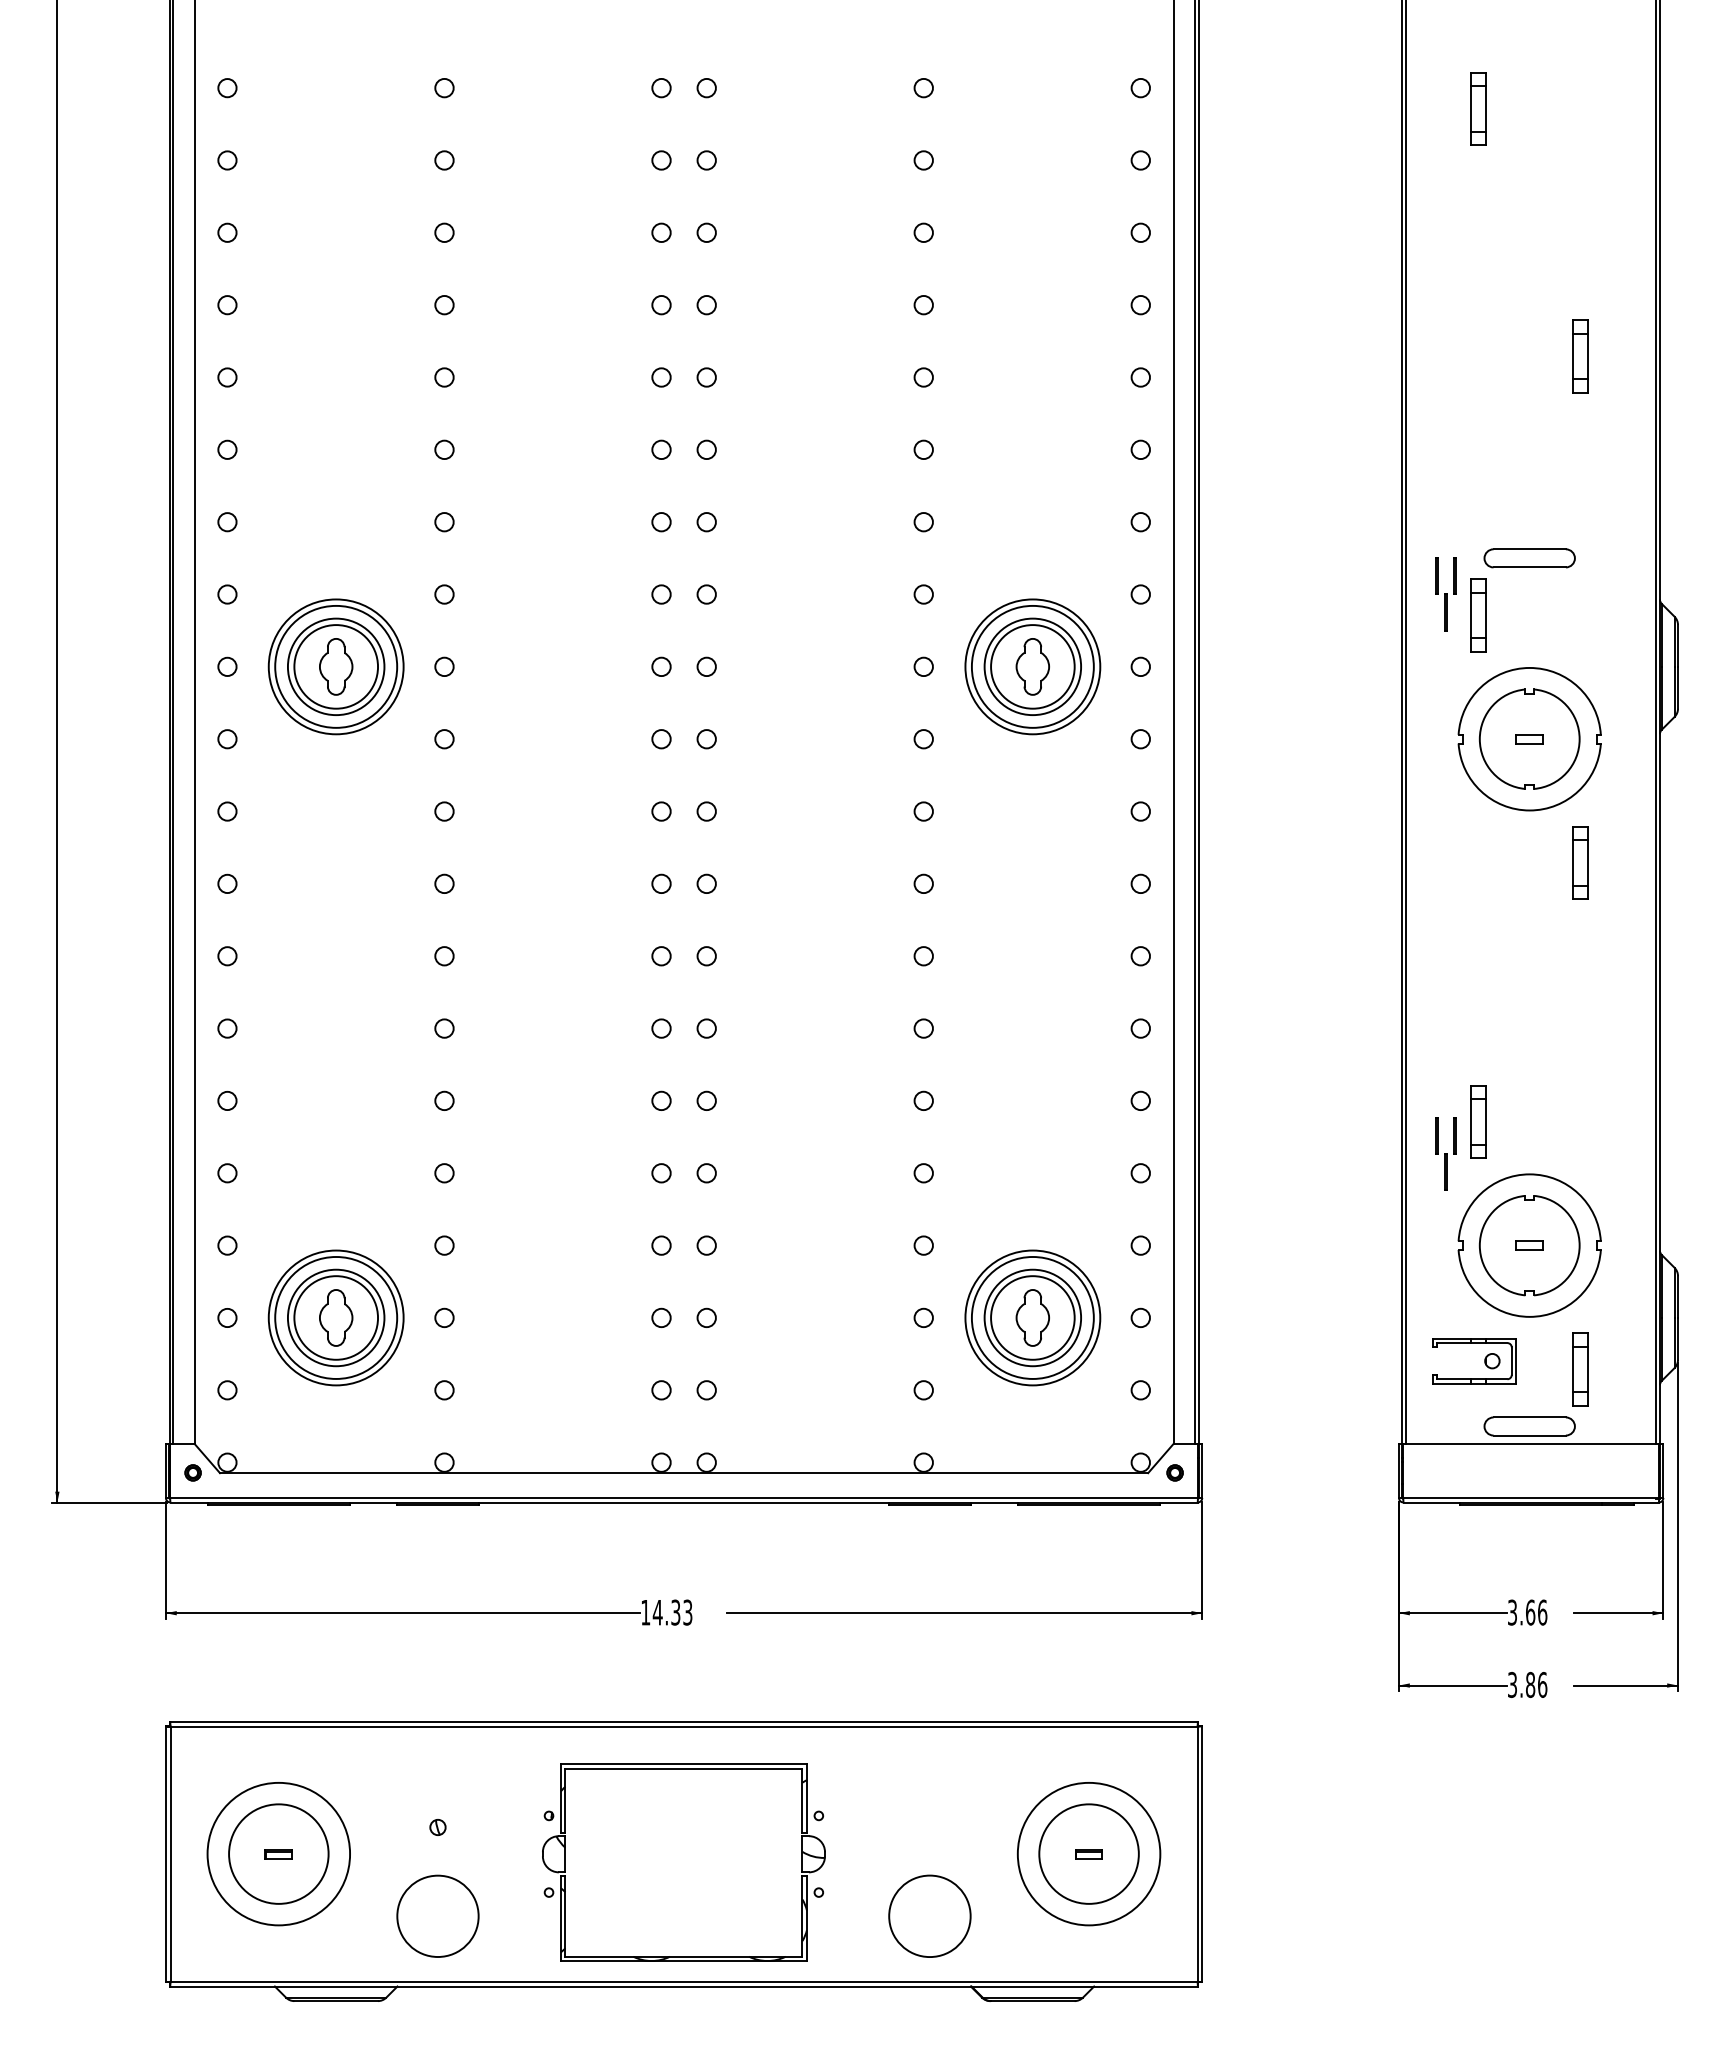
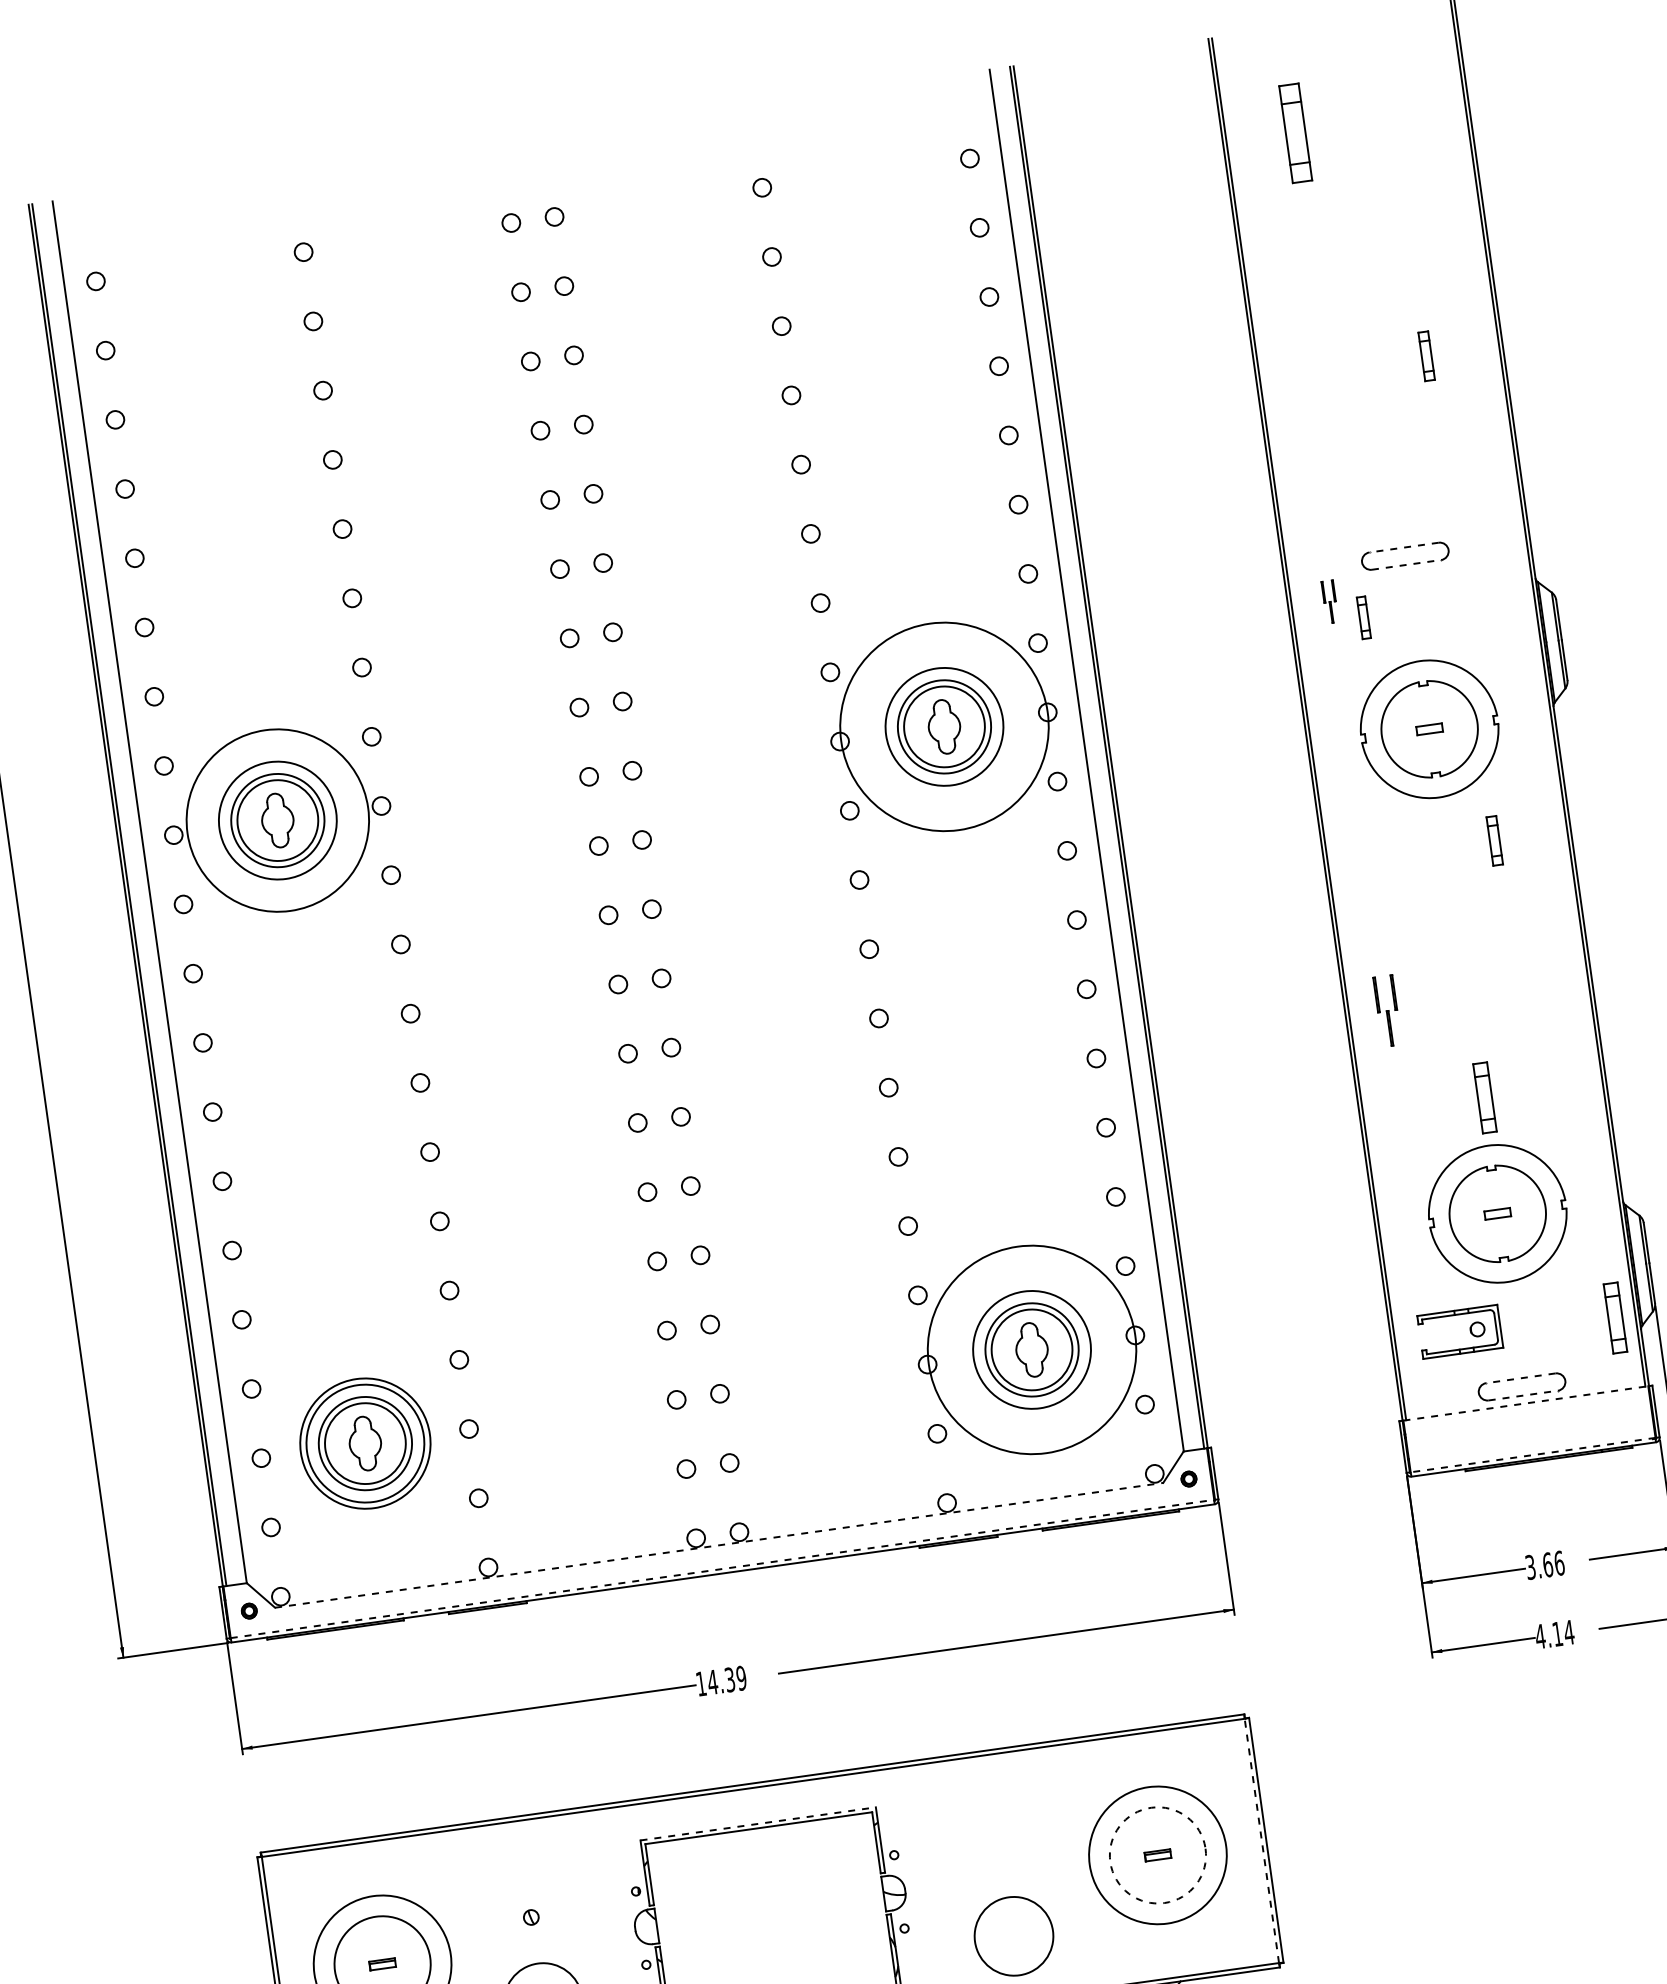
part: (1478, 108) -> (1295, 132), size x1.4
part: (1580, 356) -> (1426, 356), size x0.7
line: (1529, 549) -> (1403, 547), solid -> dashed
line: (1530, 567) -> (1407, 564), solid -> dashed
part: (1445, 594) -> (1329, 602), size x0.6
part: (1478, 615) -> (1364, 617), size x0.6
circle: (335, 666) -> (277, 820), size x1.4
circle: (1032, 666) -> (944, 726), size x1.6
part: (1580, 862) -> (1494, 840), size x0.7
part: (1478, 1121) -> (1485, 1097), moved
part: (1445, 1153) -> (1387, 1010), moved
circle: (1032, 1317) -> (1031, 1349), size x1.6
part: (1580, 1369) -> (1615, 1318), moved
line: (1529, 1417) -> (1520, 1378), solid -> dashed
line: (1530, 1435) -> (1524, 1395), solid -> dashed
line: (1531, 1443) -> (1526, 1402), solid -> dashed
line: (684, 1473) -> (719, 1545), solid -> dashed
line: (684, 1497) -> (722, 1568), solid -> dashed
line: (1531, 1497) -> (1533, 1454), solid -> dashed
text: (687, 1612) -> (741, 1678), 14.33 -> 14.39
text: (1527, 1684) -> (1554, 1634), 3.86 -> 4.14
line: (683, 1764) -> (757, 1824), solid -> dashed
circle: (1088, 1853) -> (1157, 1854), solid -> dashed
line: (1197, 1854) -> (1261, 1841), solid -> dashed

